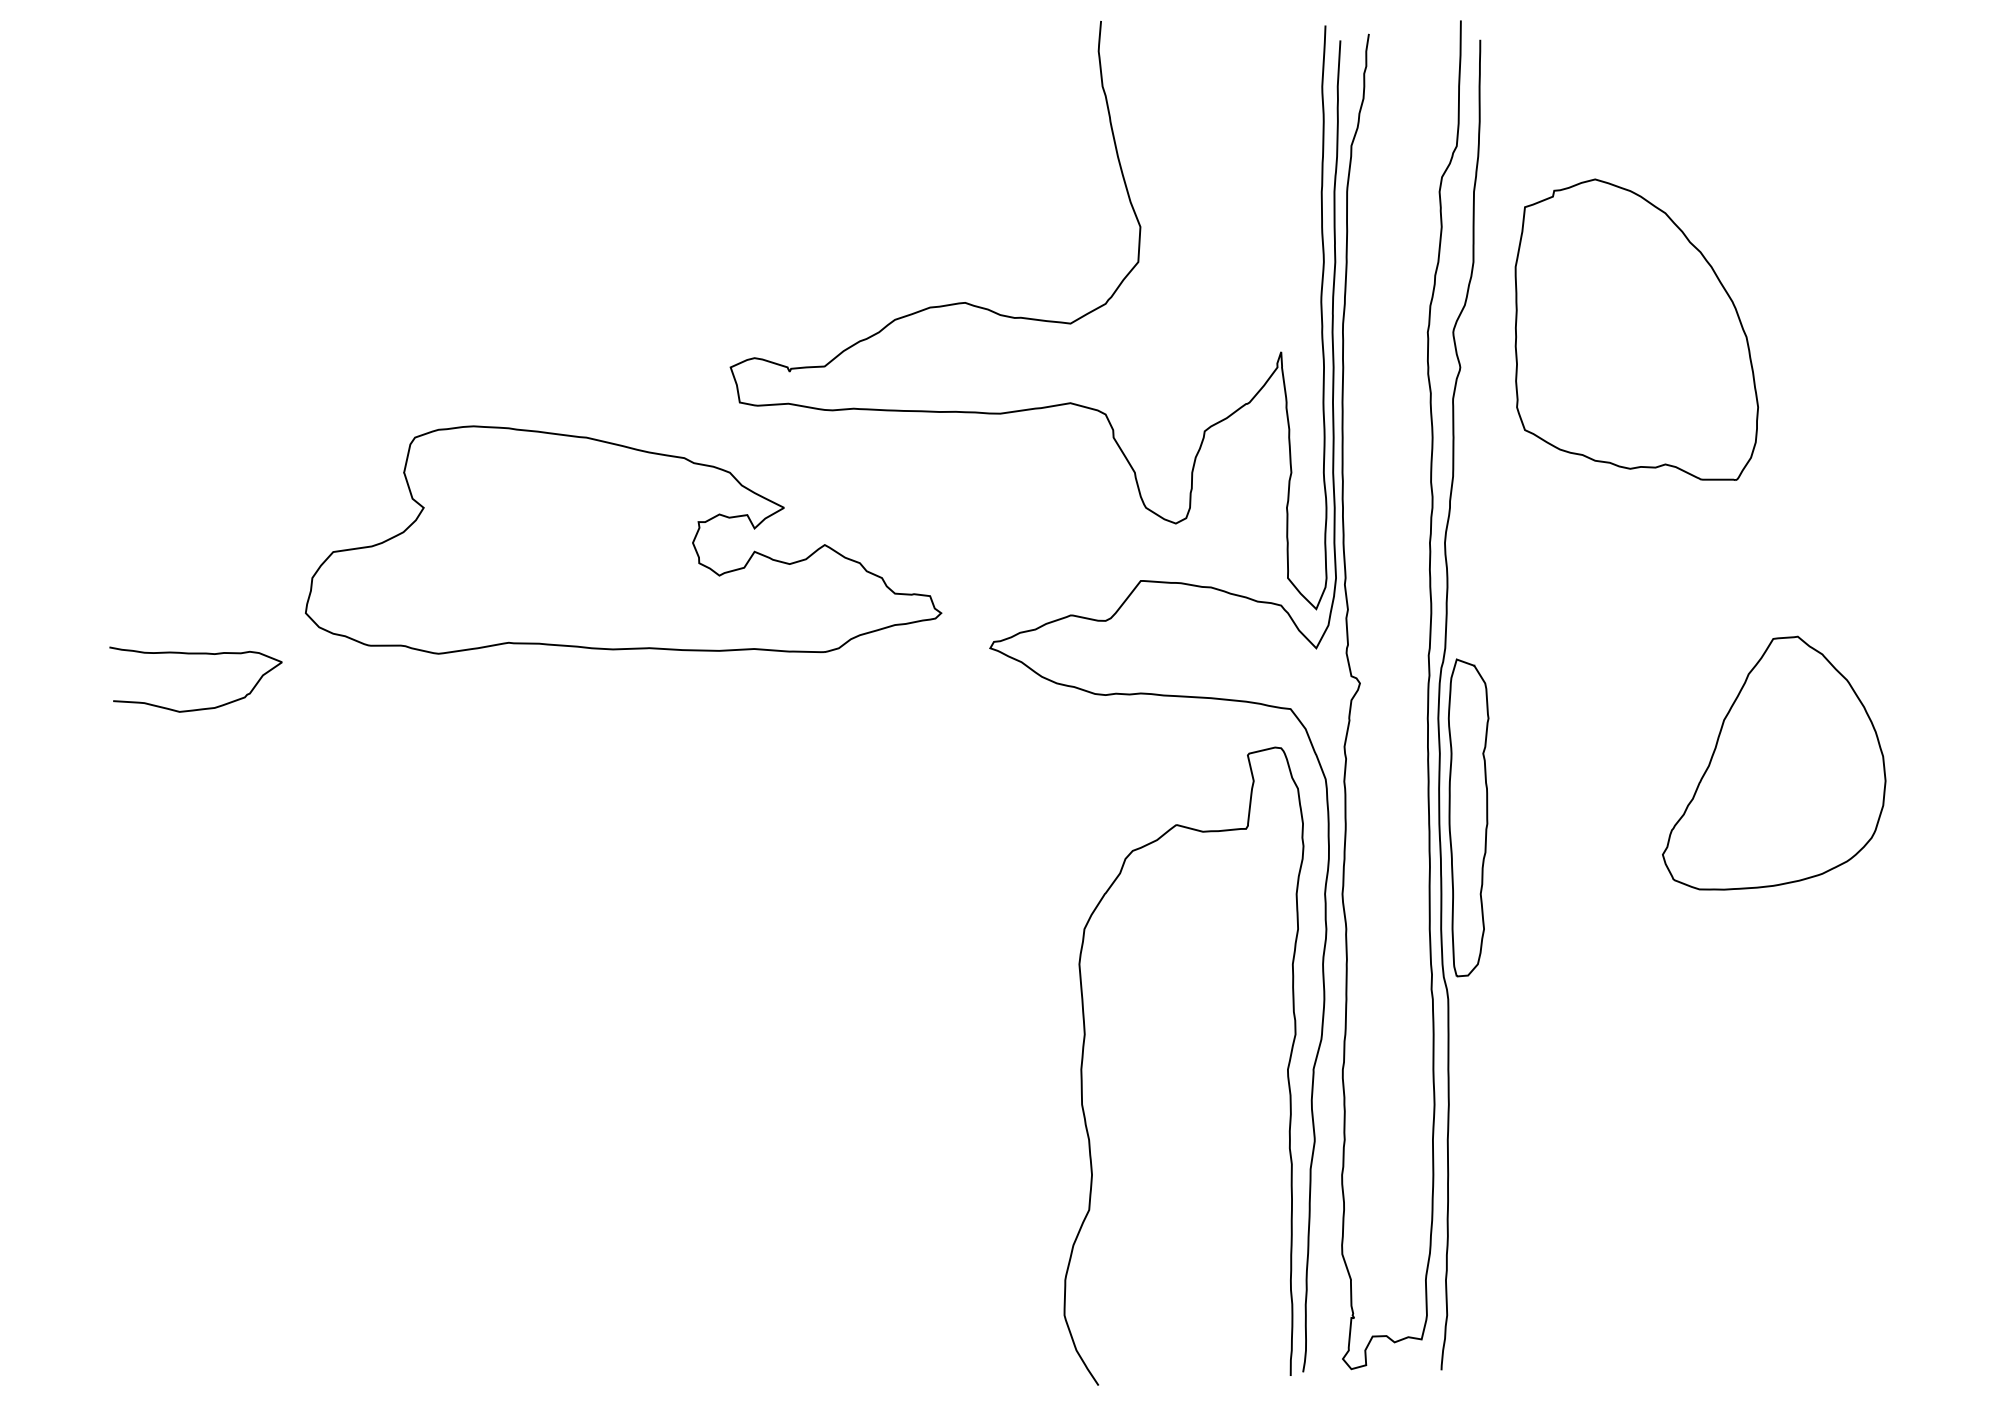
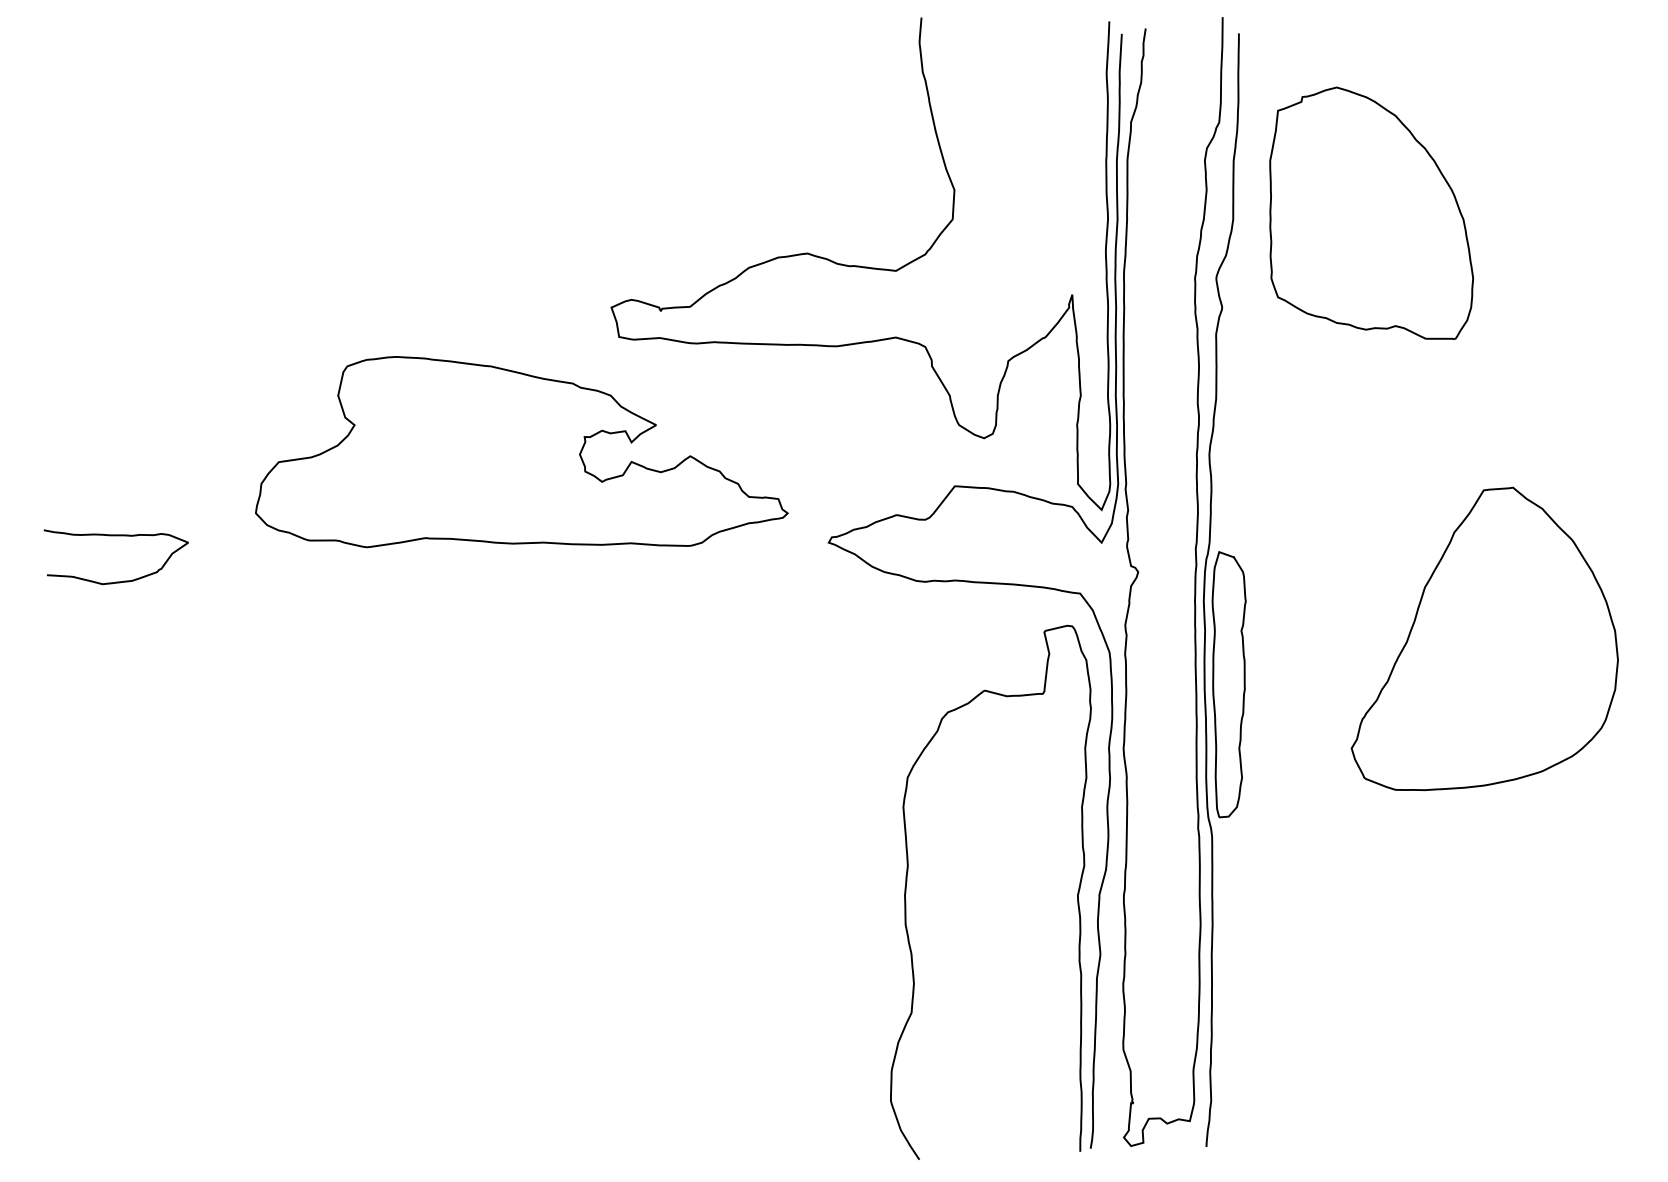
part: (1636, 329) -> (1371, 213), moved
curve: (195, 654) -> (115, 536), moved
part: (1774, 762) -> (1485, 638), size x1.43

